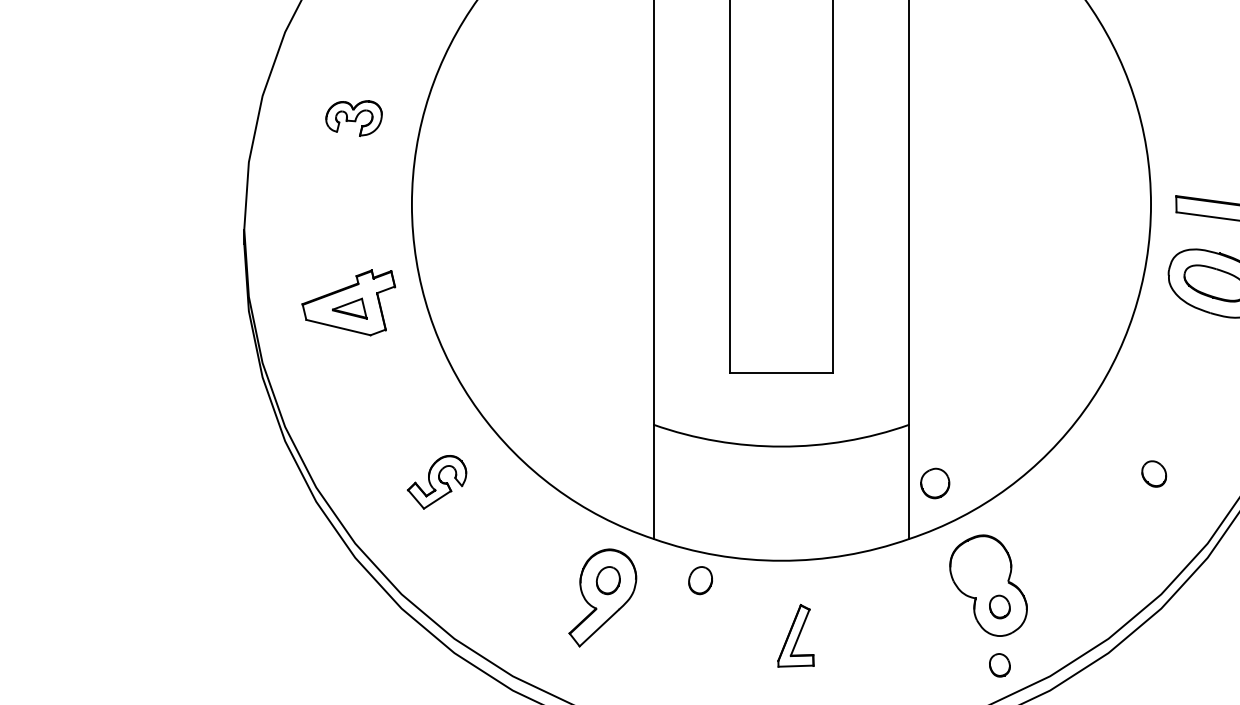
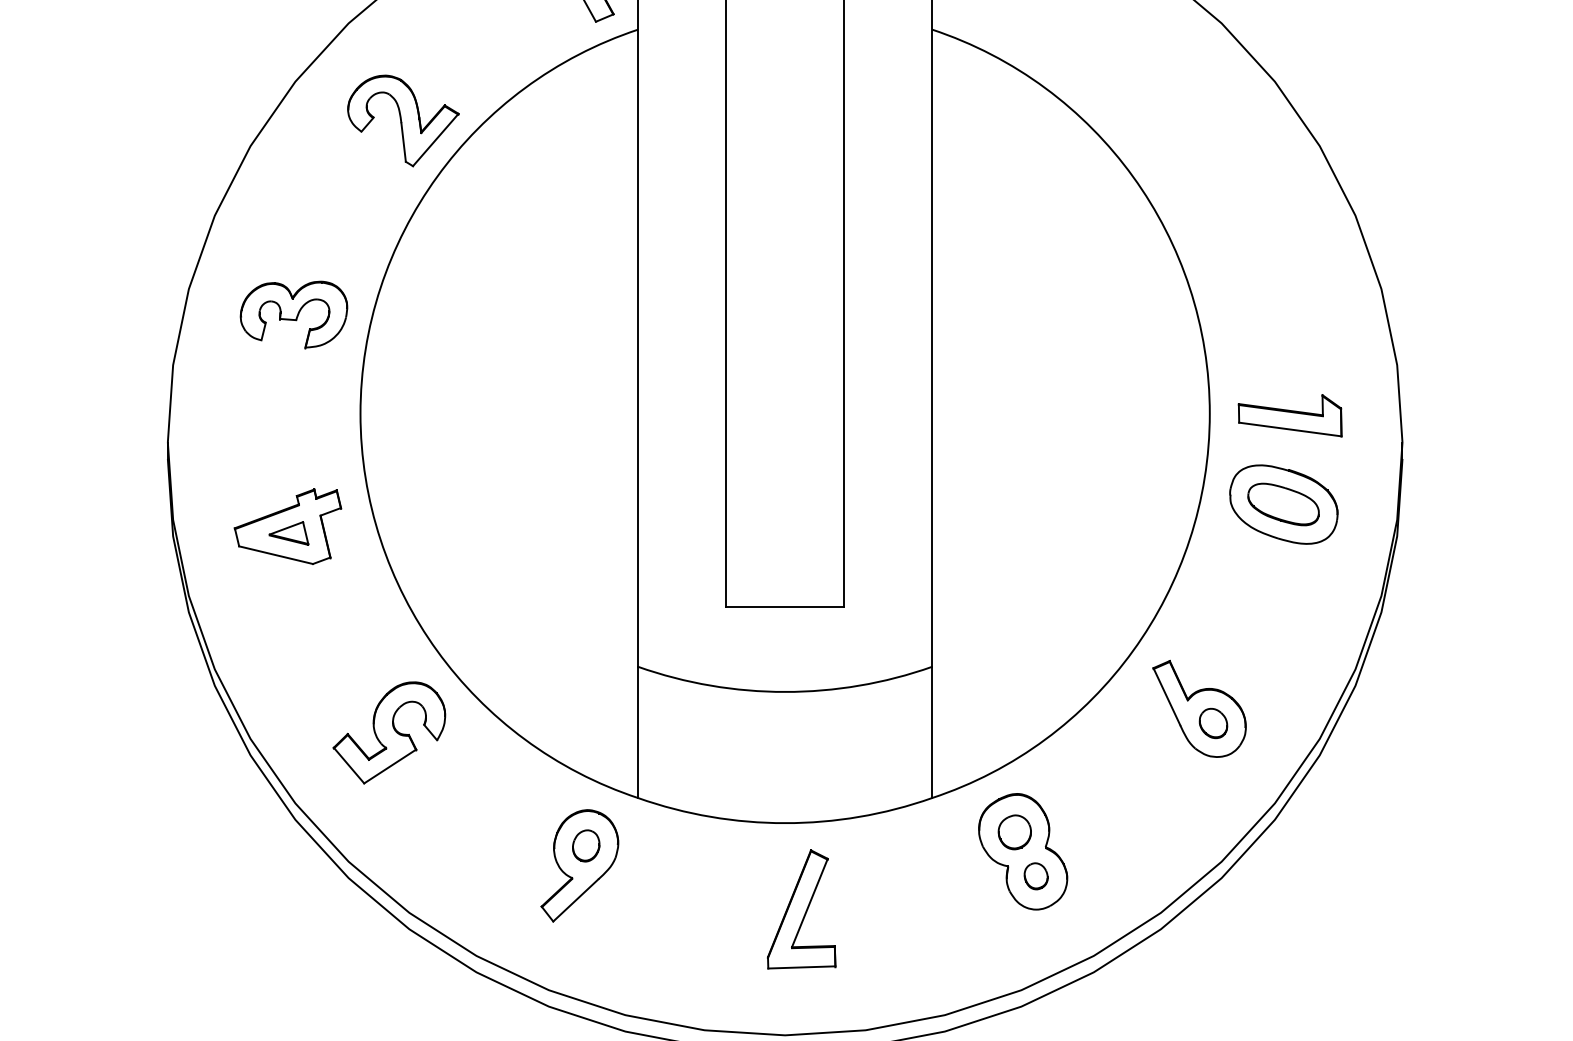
part: (353, 118) -> (293, 314), size x1.67
part: (1142, 461) -> (1199, 708), added
part: (437, 481) -> (389, 732), size x1.67
part: (934, 483) -> (1014, 832), moved
part: (700, 580) -> (692, 845), removed
part: (795, 635) -> (801, 909), size x1.67
part: (999, 665) -> (1035, 943), removed

